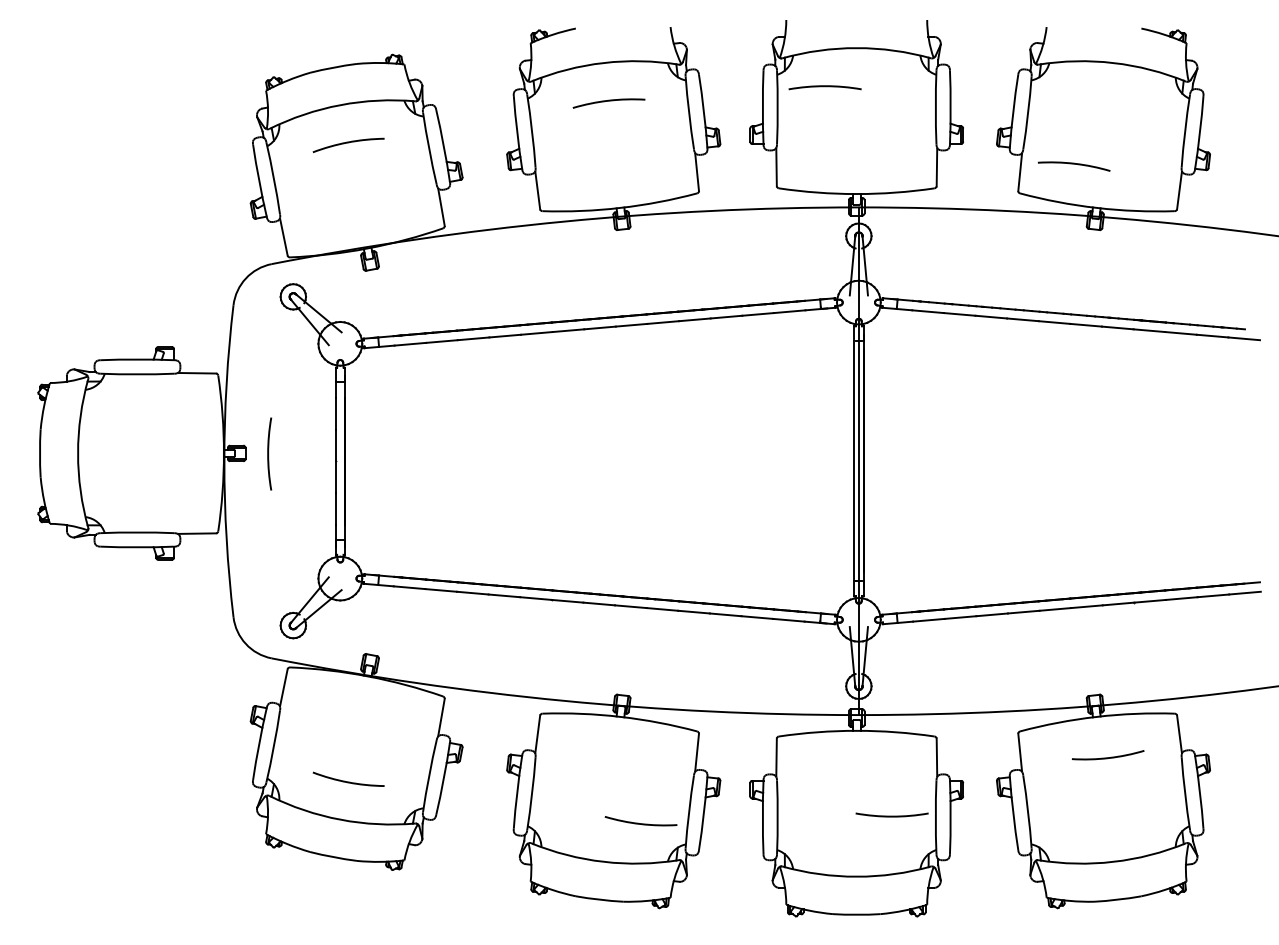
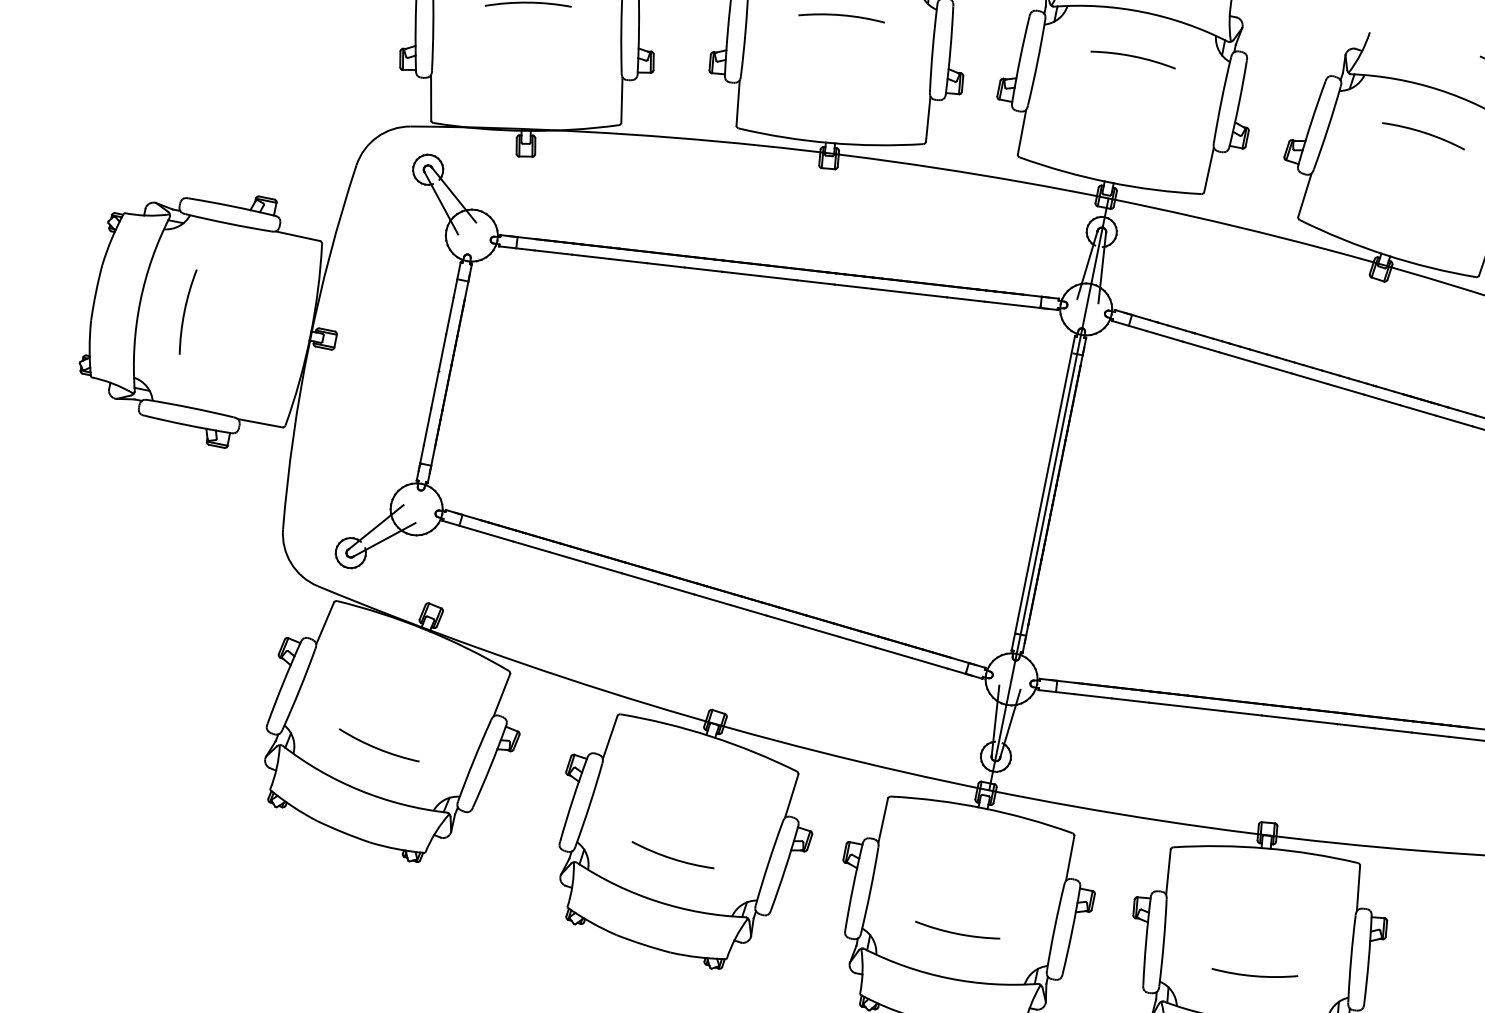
arc: (824, 87) -> (1132, 57), moved
arc: (1074, 164) -> (1424, 133), moved
arc: (269, 453) -> (186, 311), moved
curve: (1107, 757) -> (1253, 975), moved
arc: (891, 815) -> (956, 932), moved
arc: (640, 823) -> (671, 857), moved

